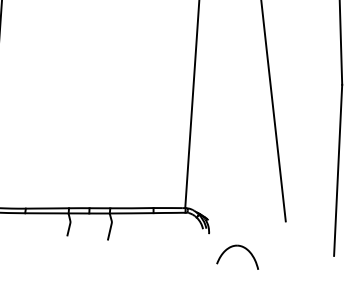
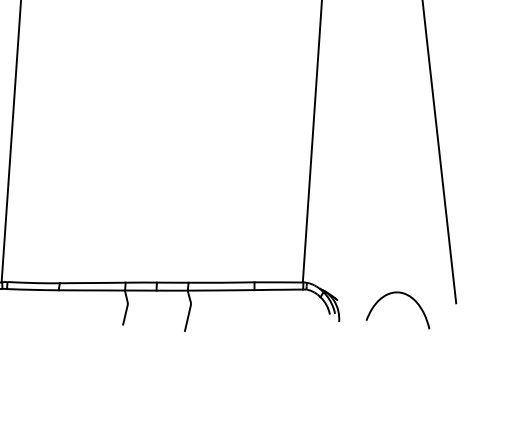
part: (241, 247) -> (403, 295), moved

